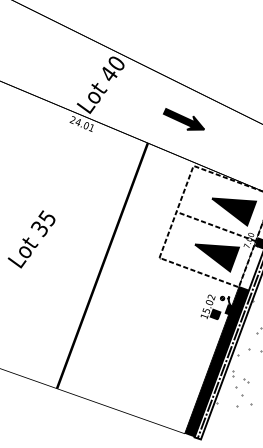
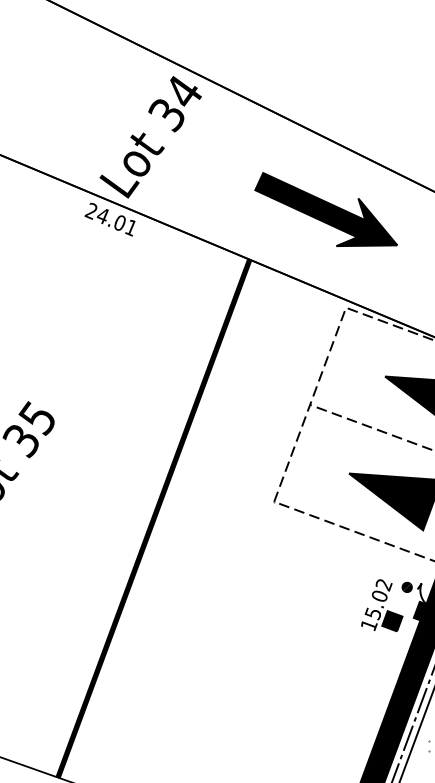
text: (112, 69) -> (175, 104), 40 -> 34
part: (183, 119) -> (324, 209), size x1.67

